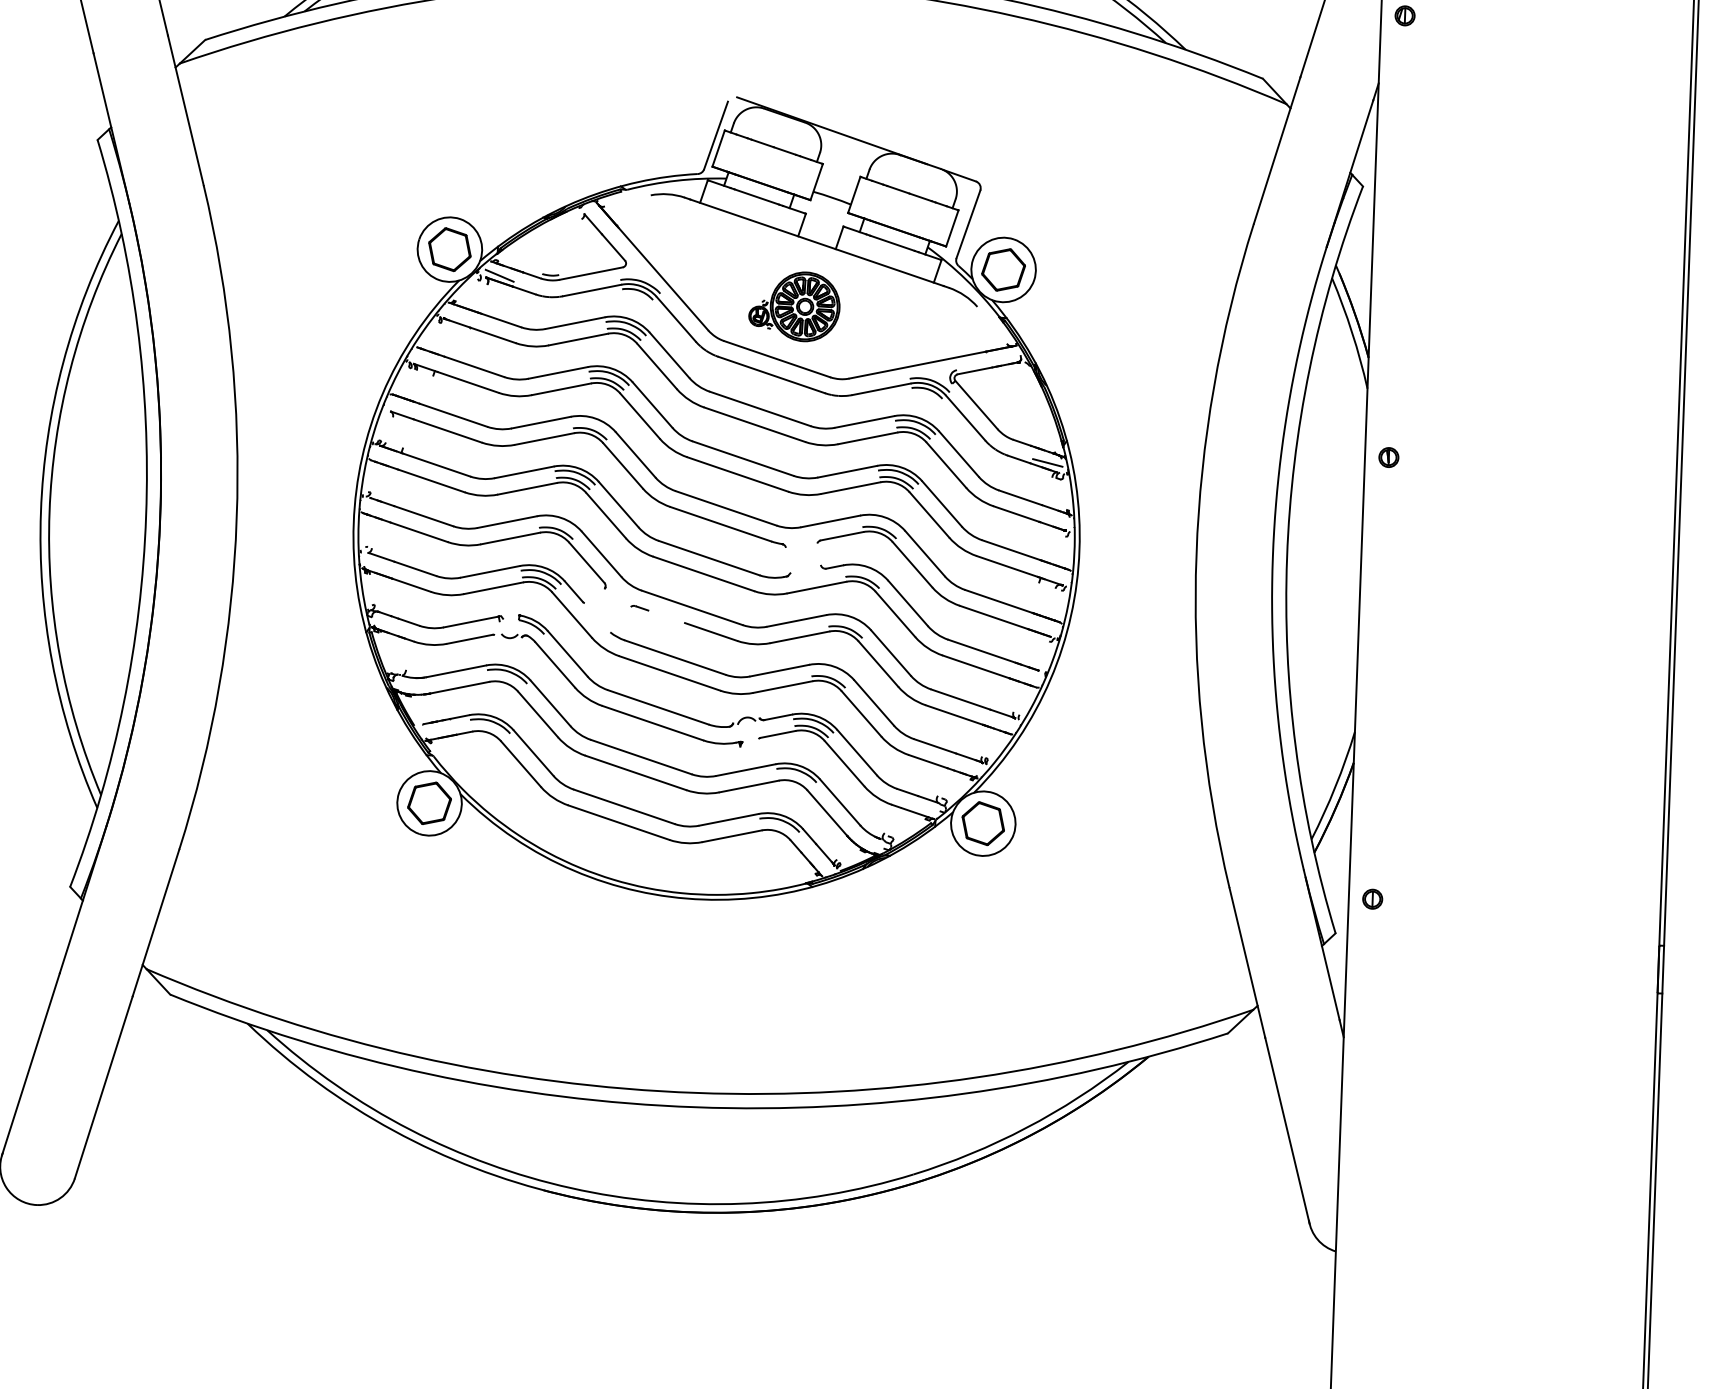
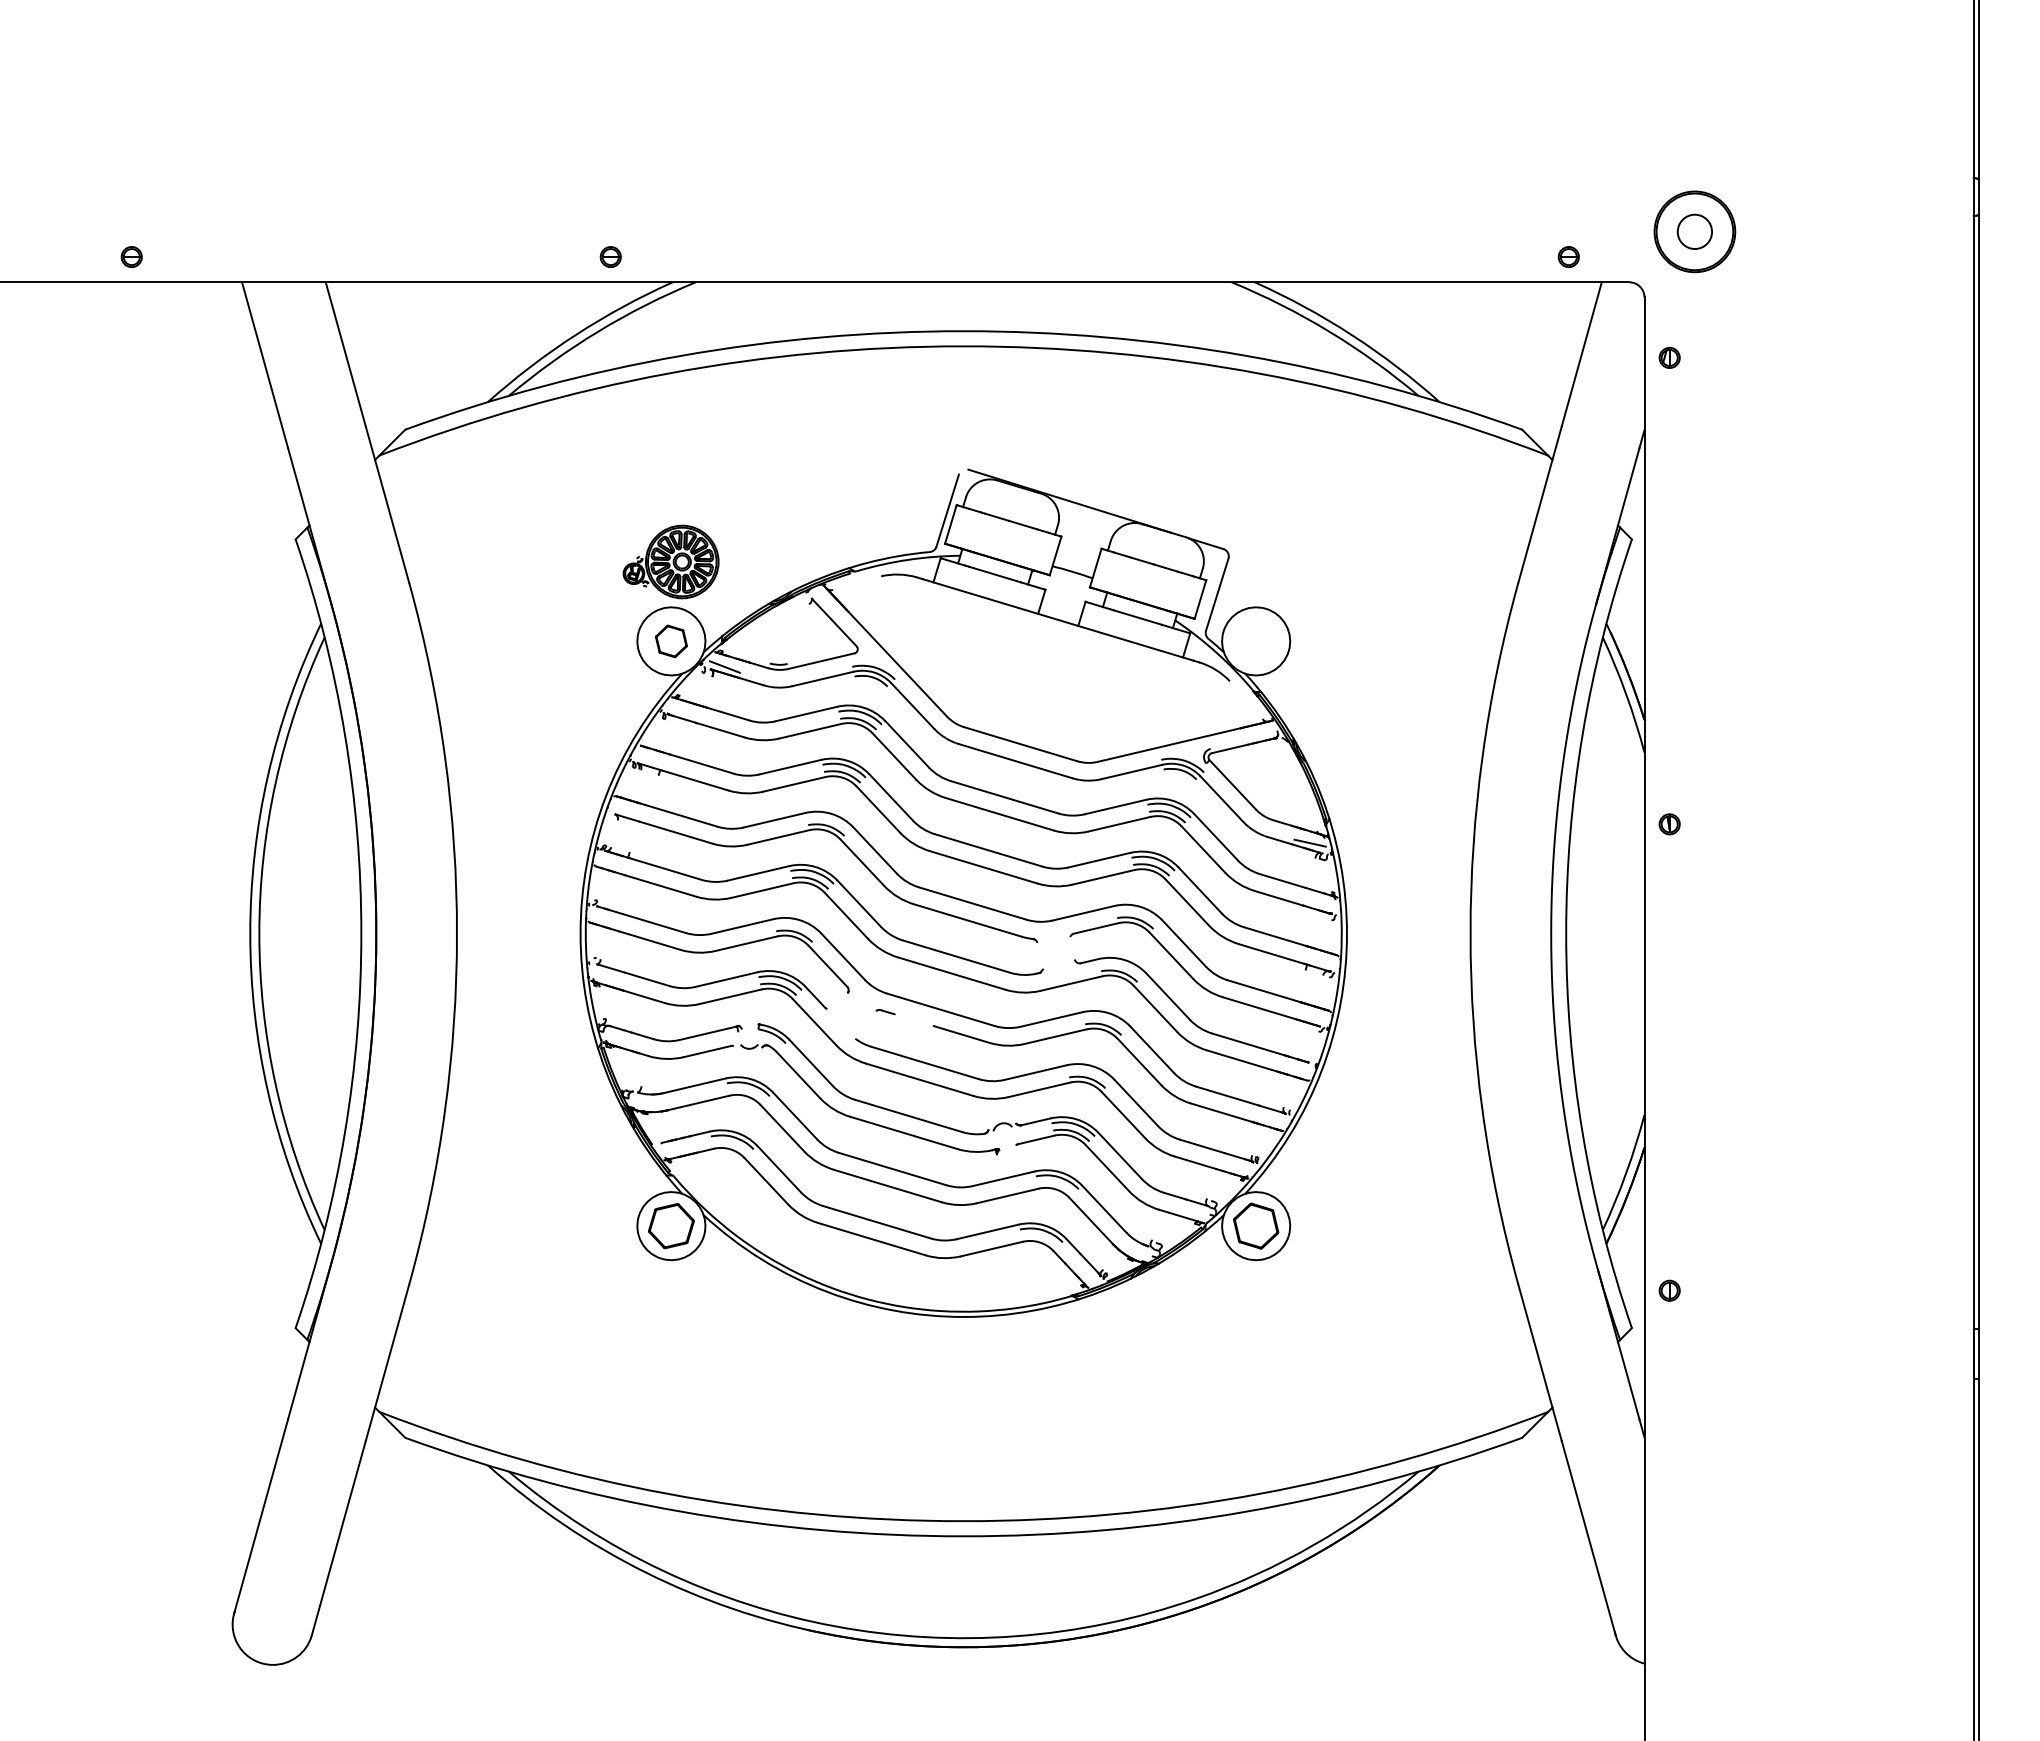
part: (449, 249) -> (671, 641), size x0.7
part: (1003, 270) -> (1255, 641), removed
part: (794, 305) -> (670, 561), moved

